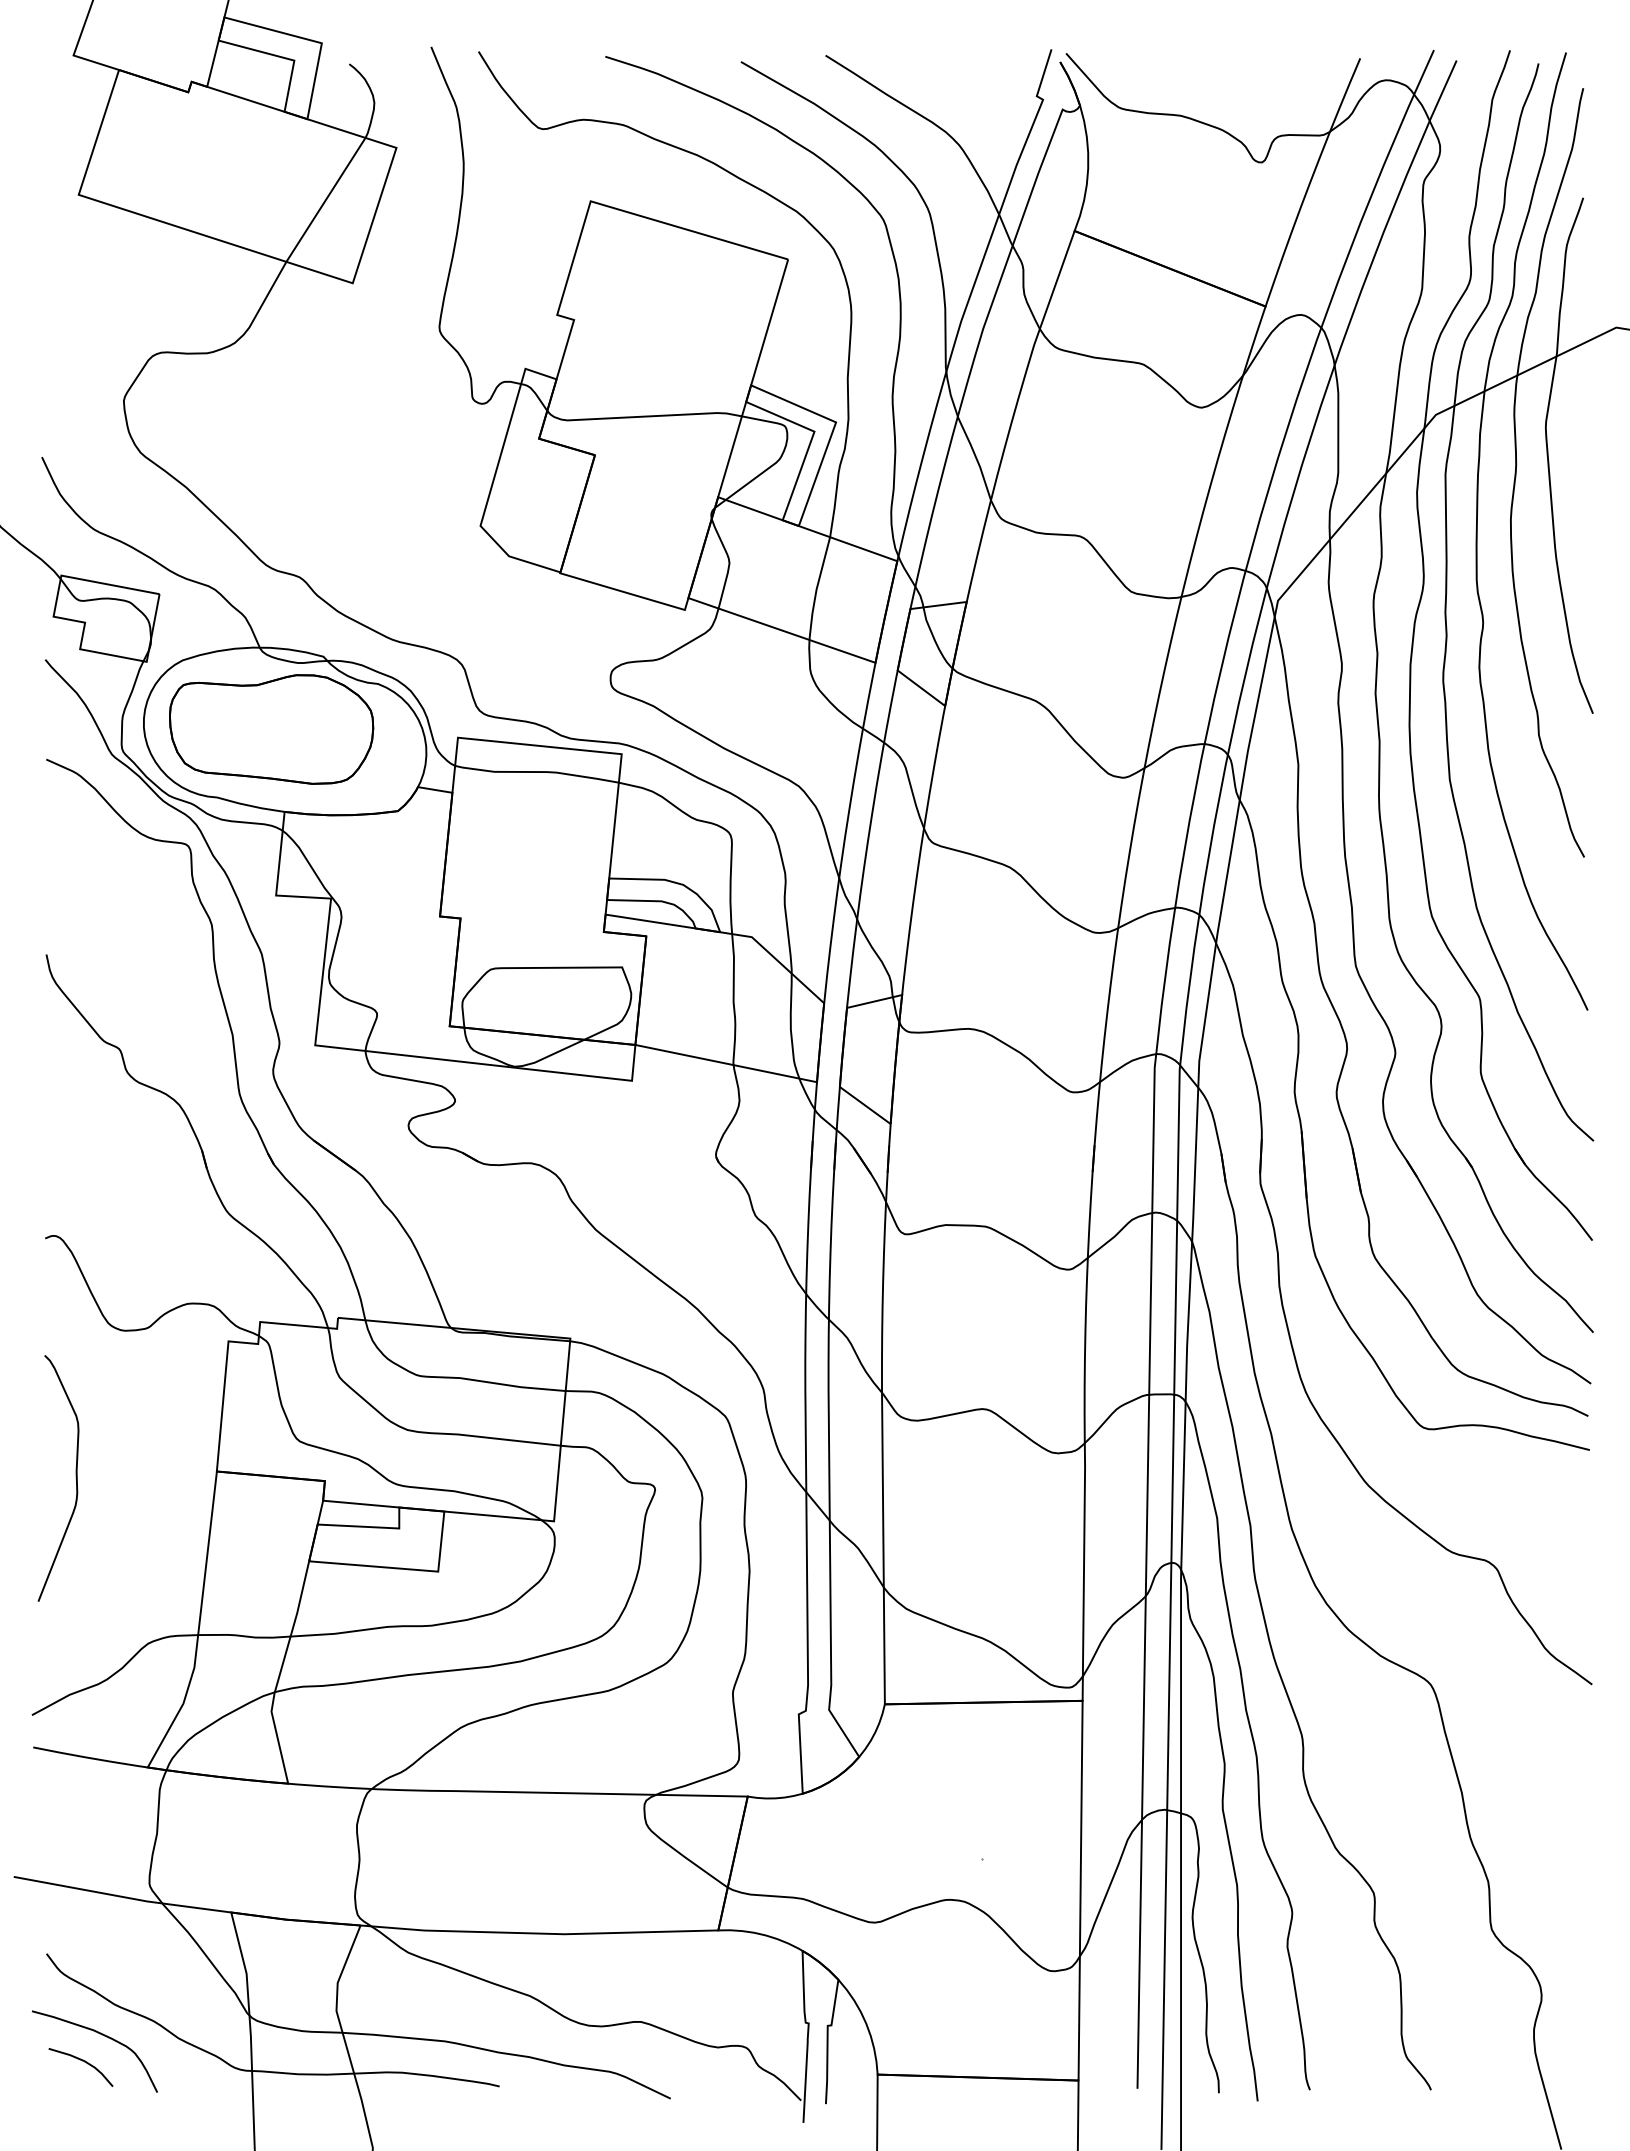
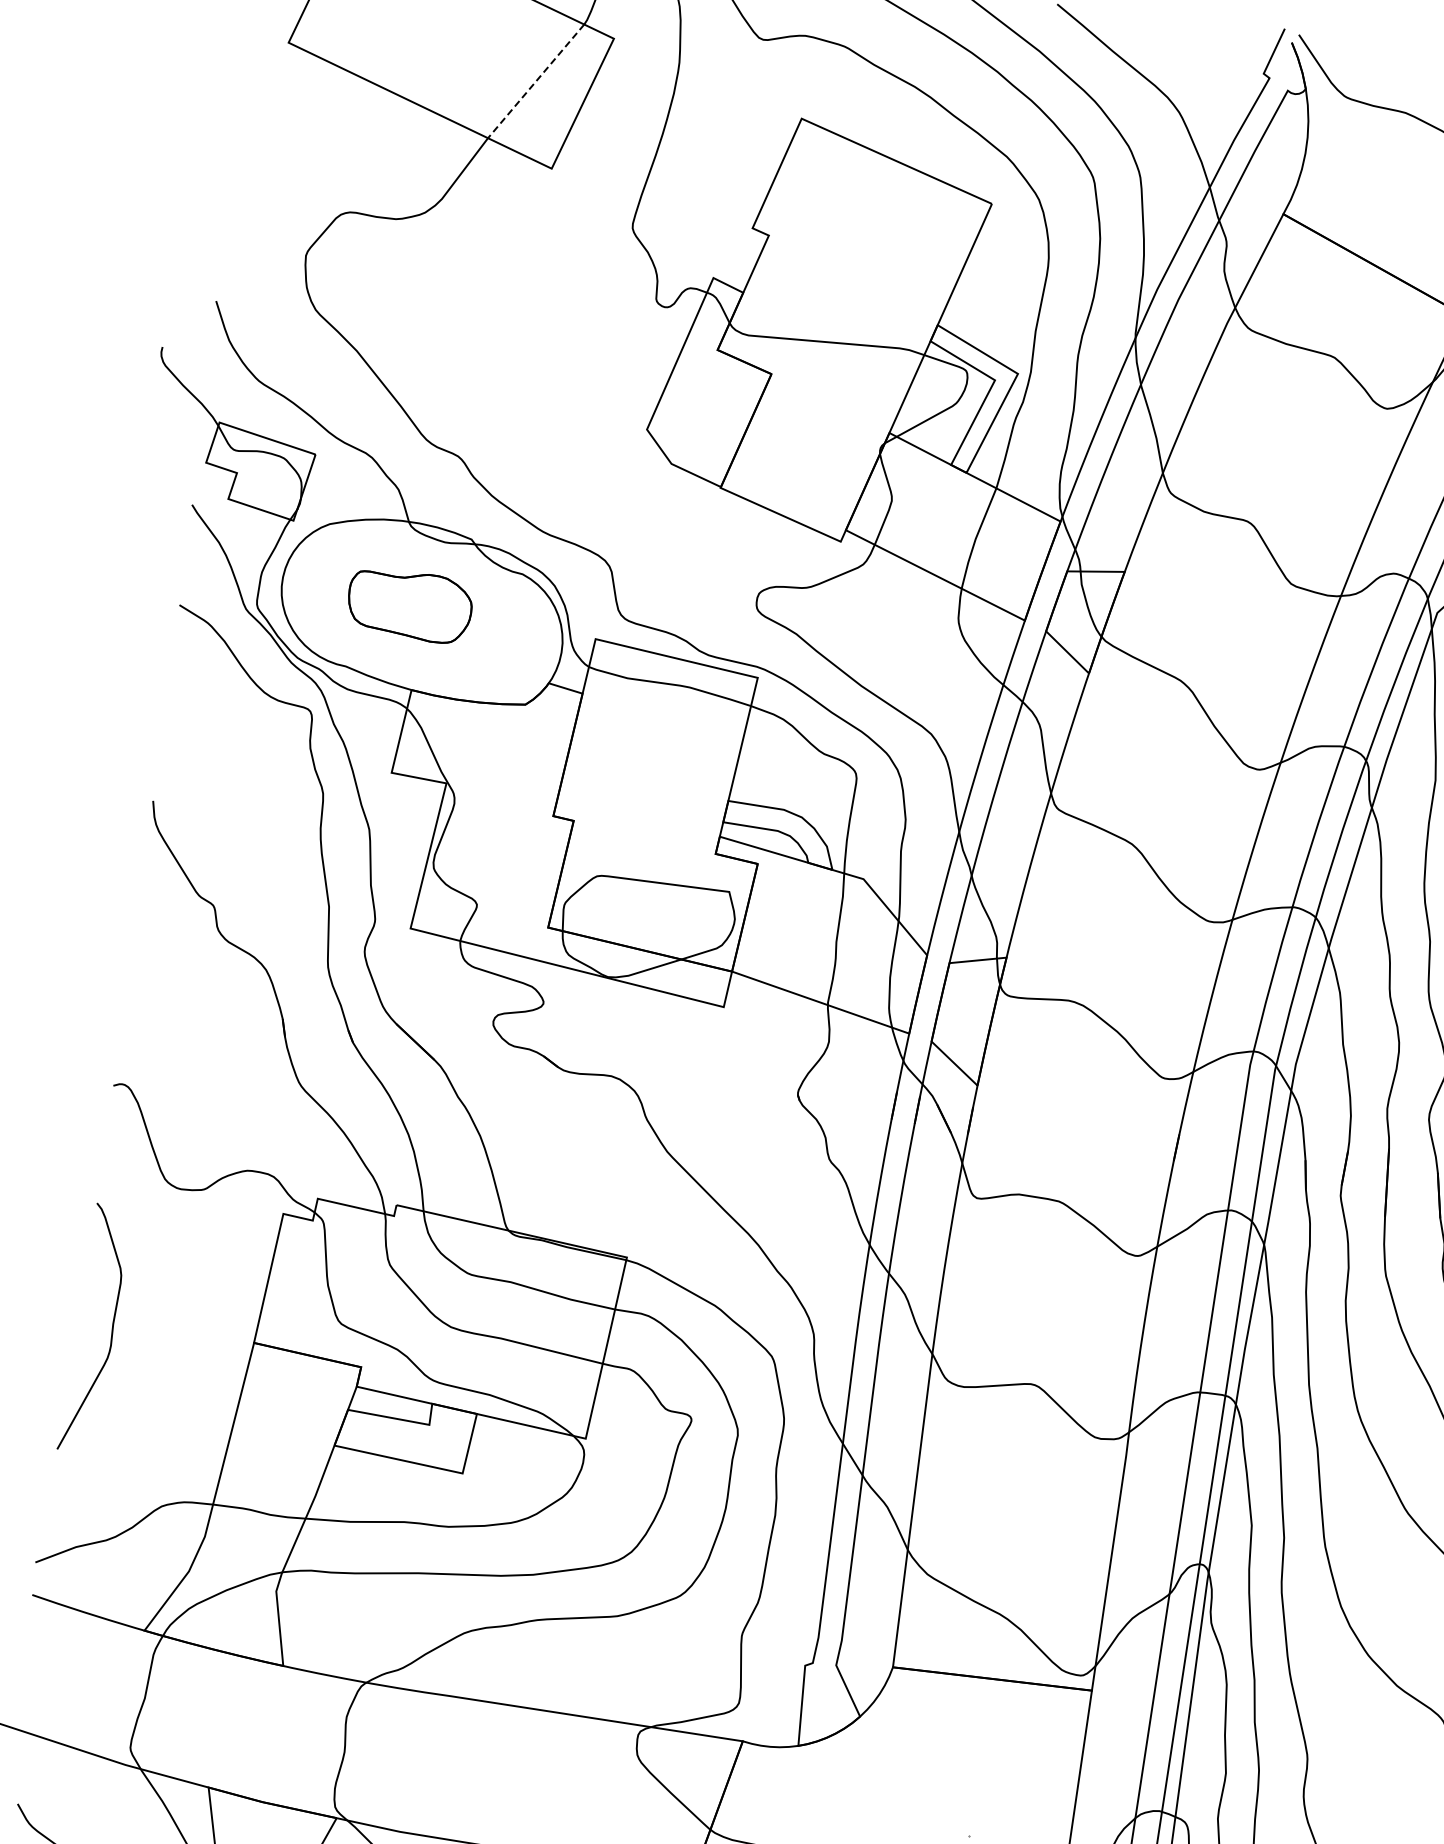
line: (325, 200) -> (535, 81), solid -> dashed
part: (271, 729) -> (409, 605), size x0.6

